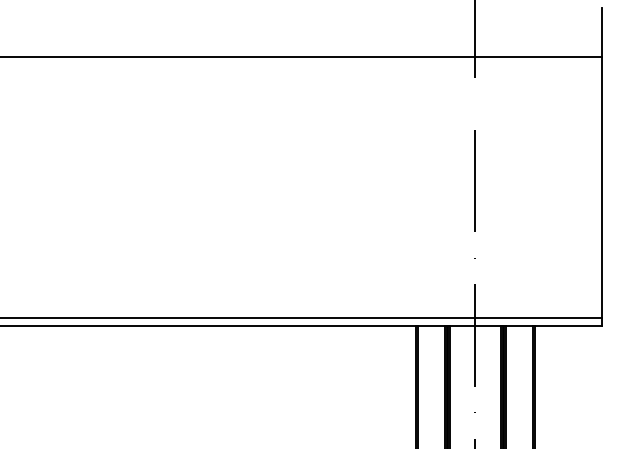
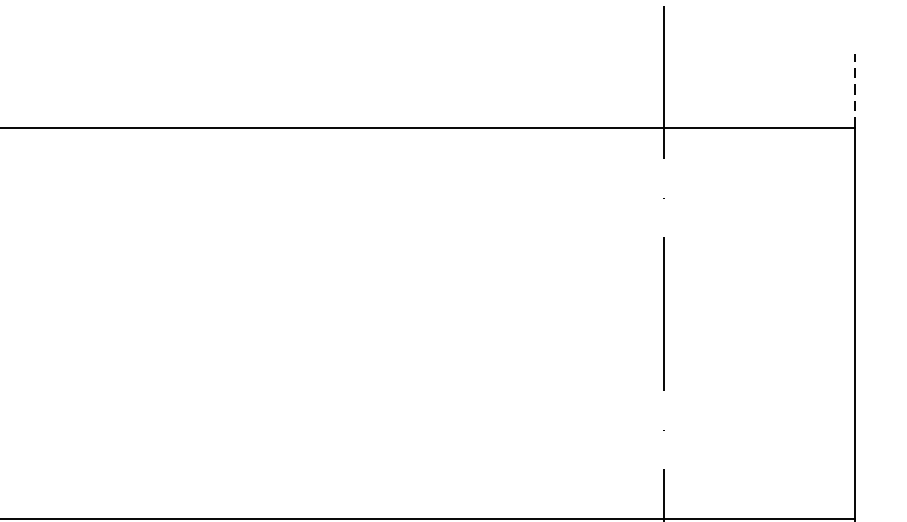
line: (602, 32) -> (855, 91), solid -> dashed

